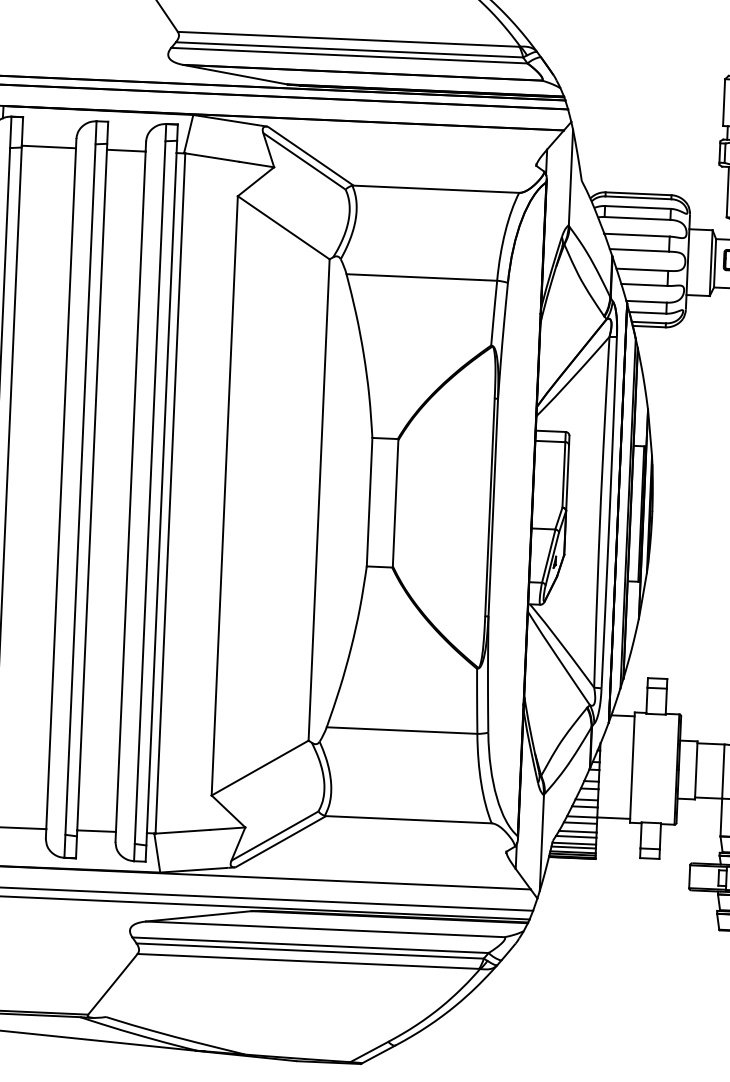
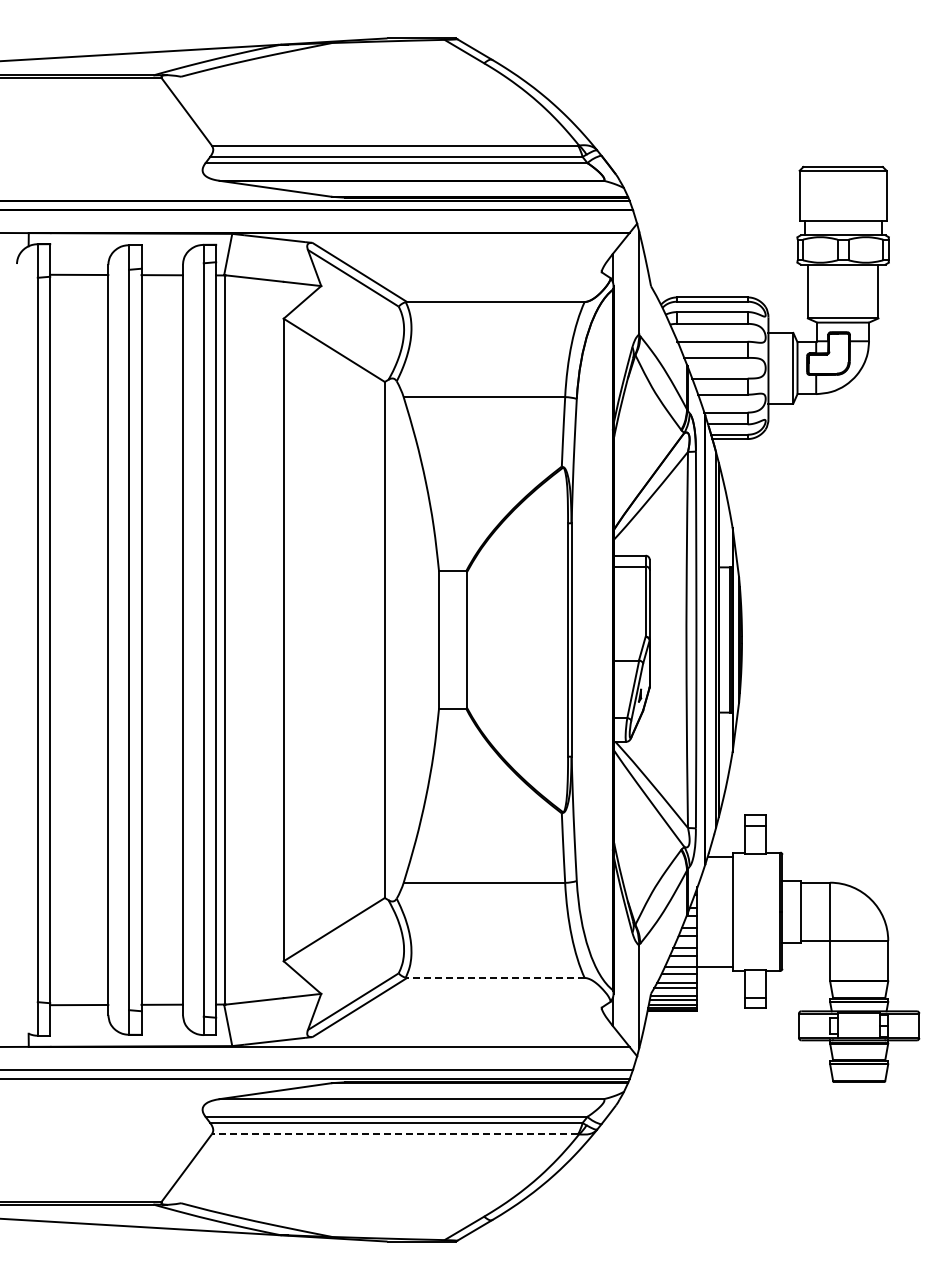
line: (408, 819) -> (495, 977), solid -> dashed
line: (307, 961) -> (394, 1134), solid -> dashed

